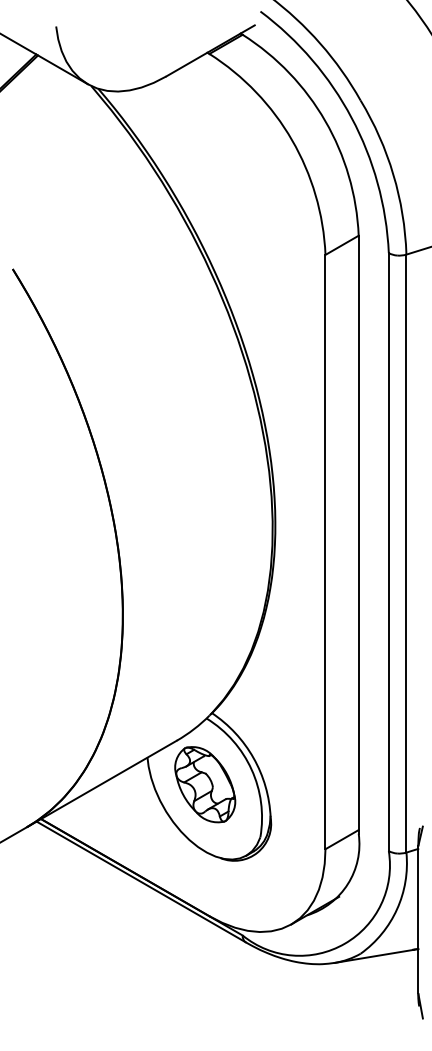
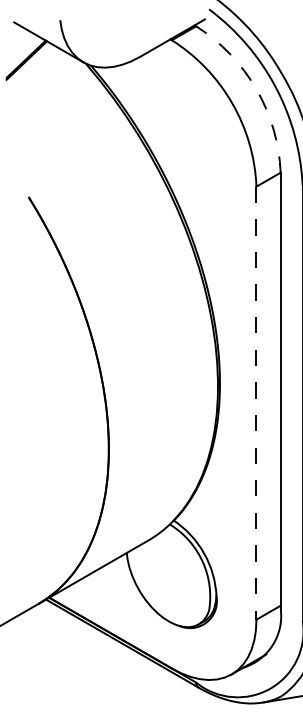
arc: (325, 121) -> (256, 89), solid -> dashed
line: (325, 552) -> (256, 403), solid -> dashed
part: (205, 784) -> (169, 572), removed

